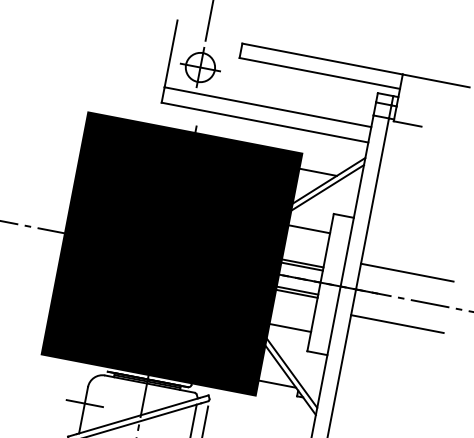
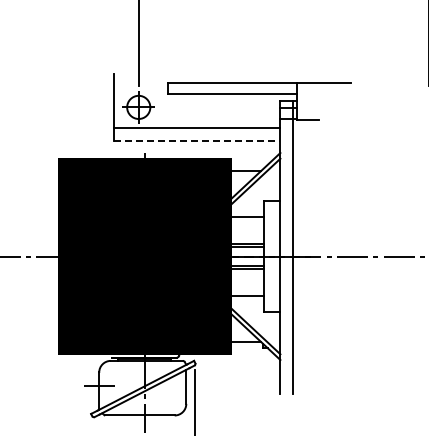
line: (265, 122) -> (197, 140), solid -> dashed
line: (406, 272) -> (329, 235), removed
line: (396, 324) -> (329, 277), removed

